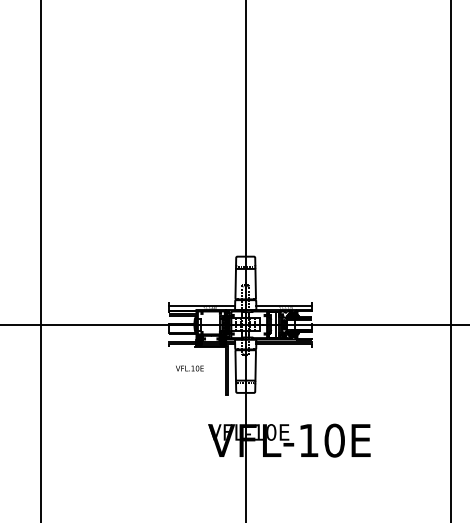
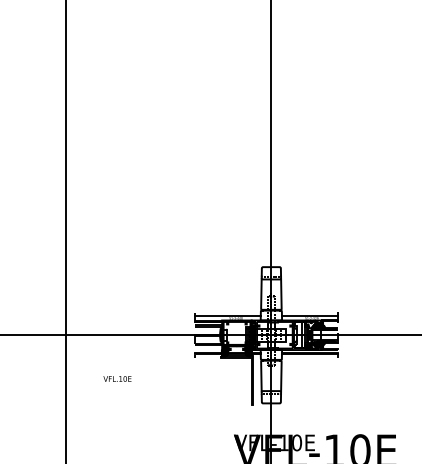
text: (189, 368) -> (117, 378), moved

